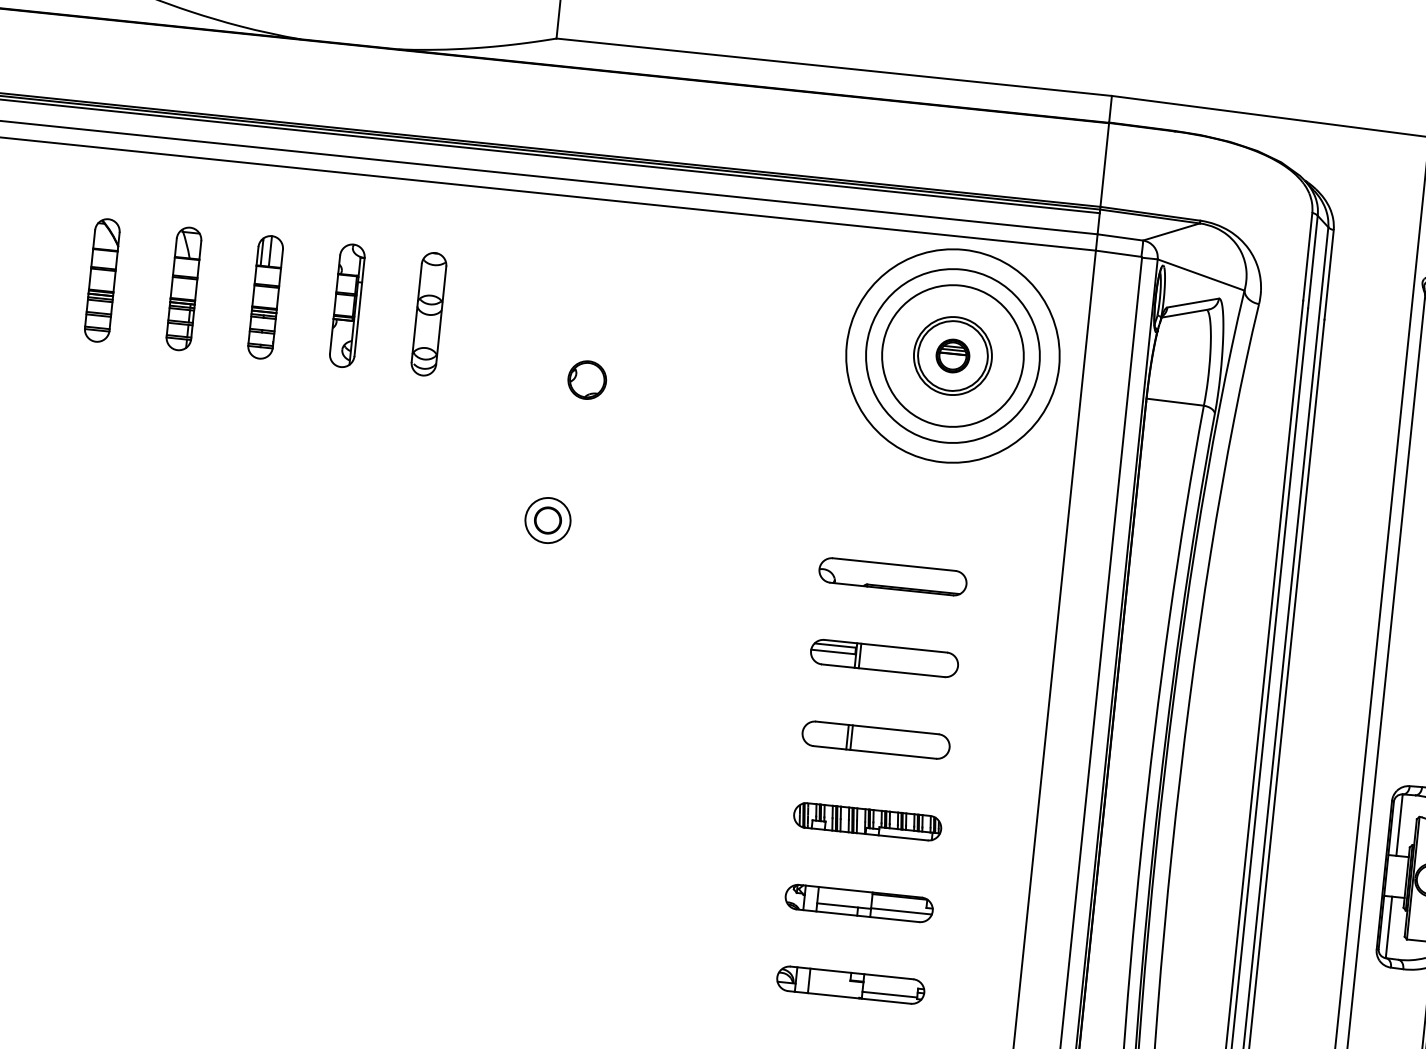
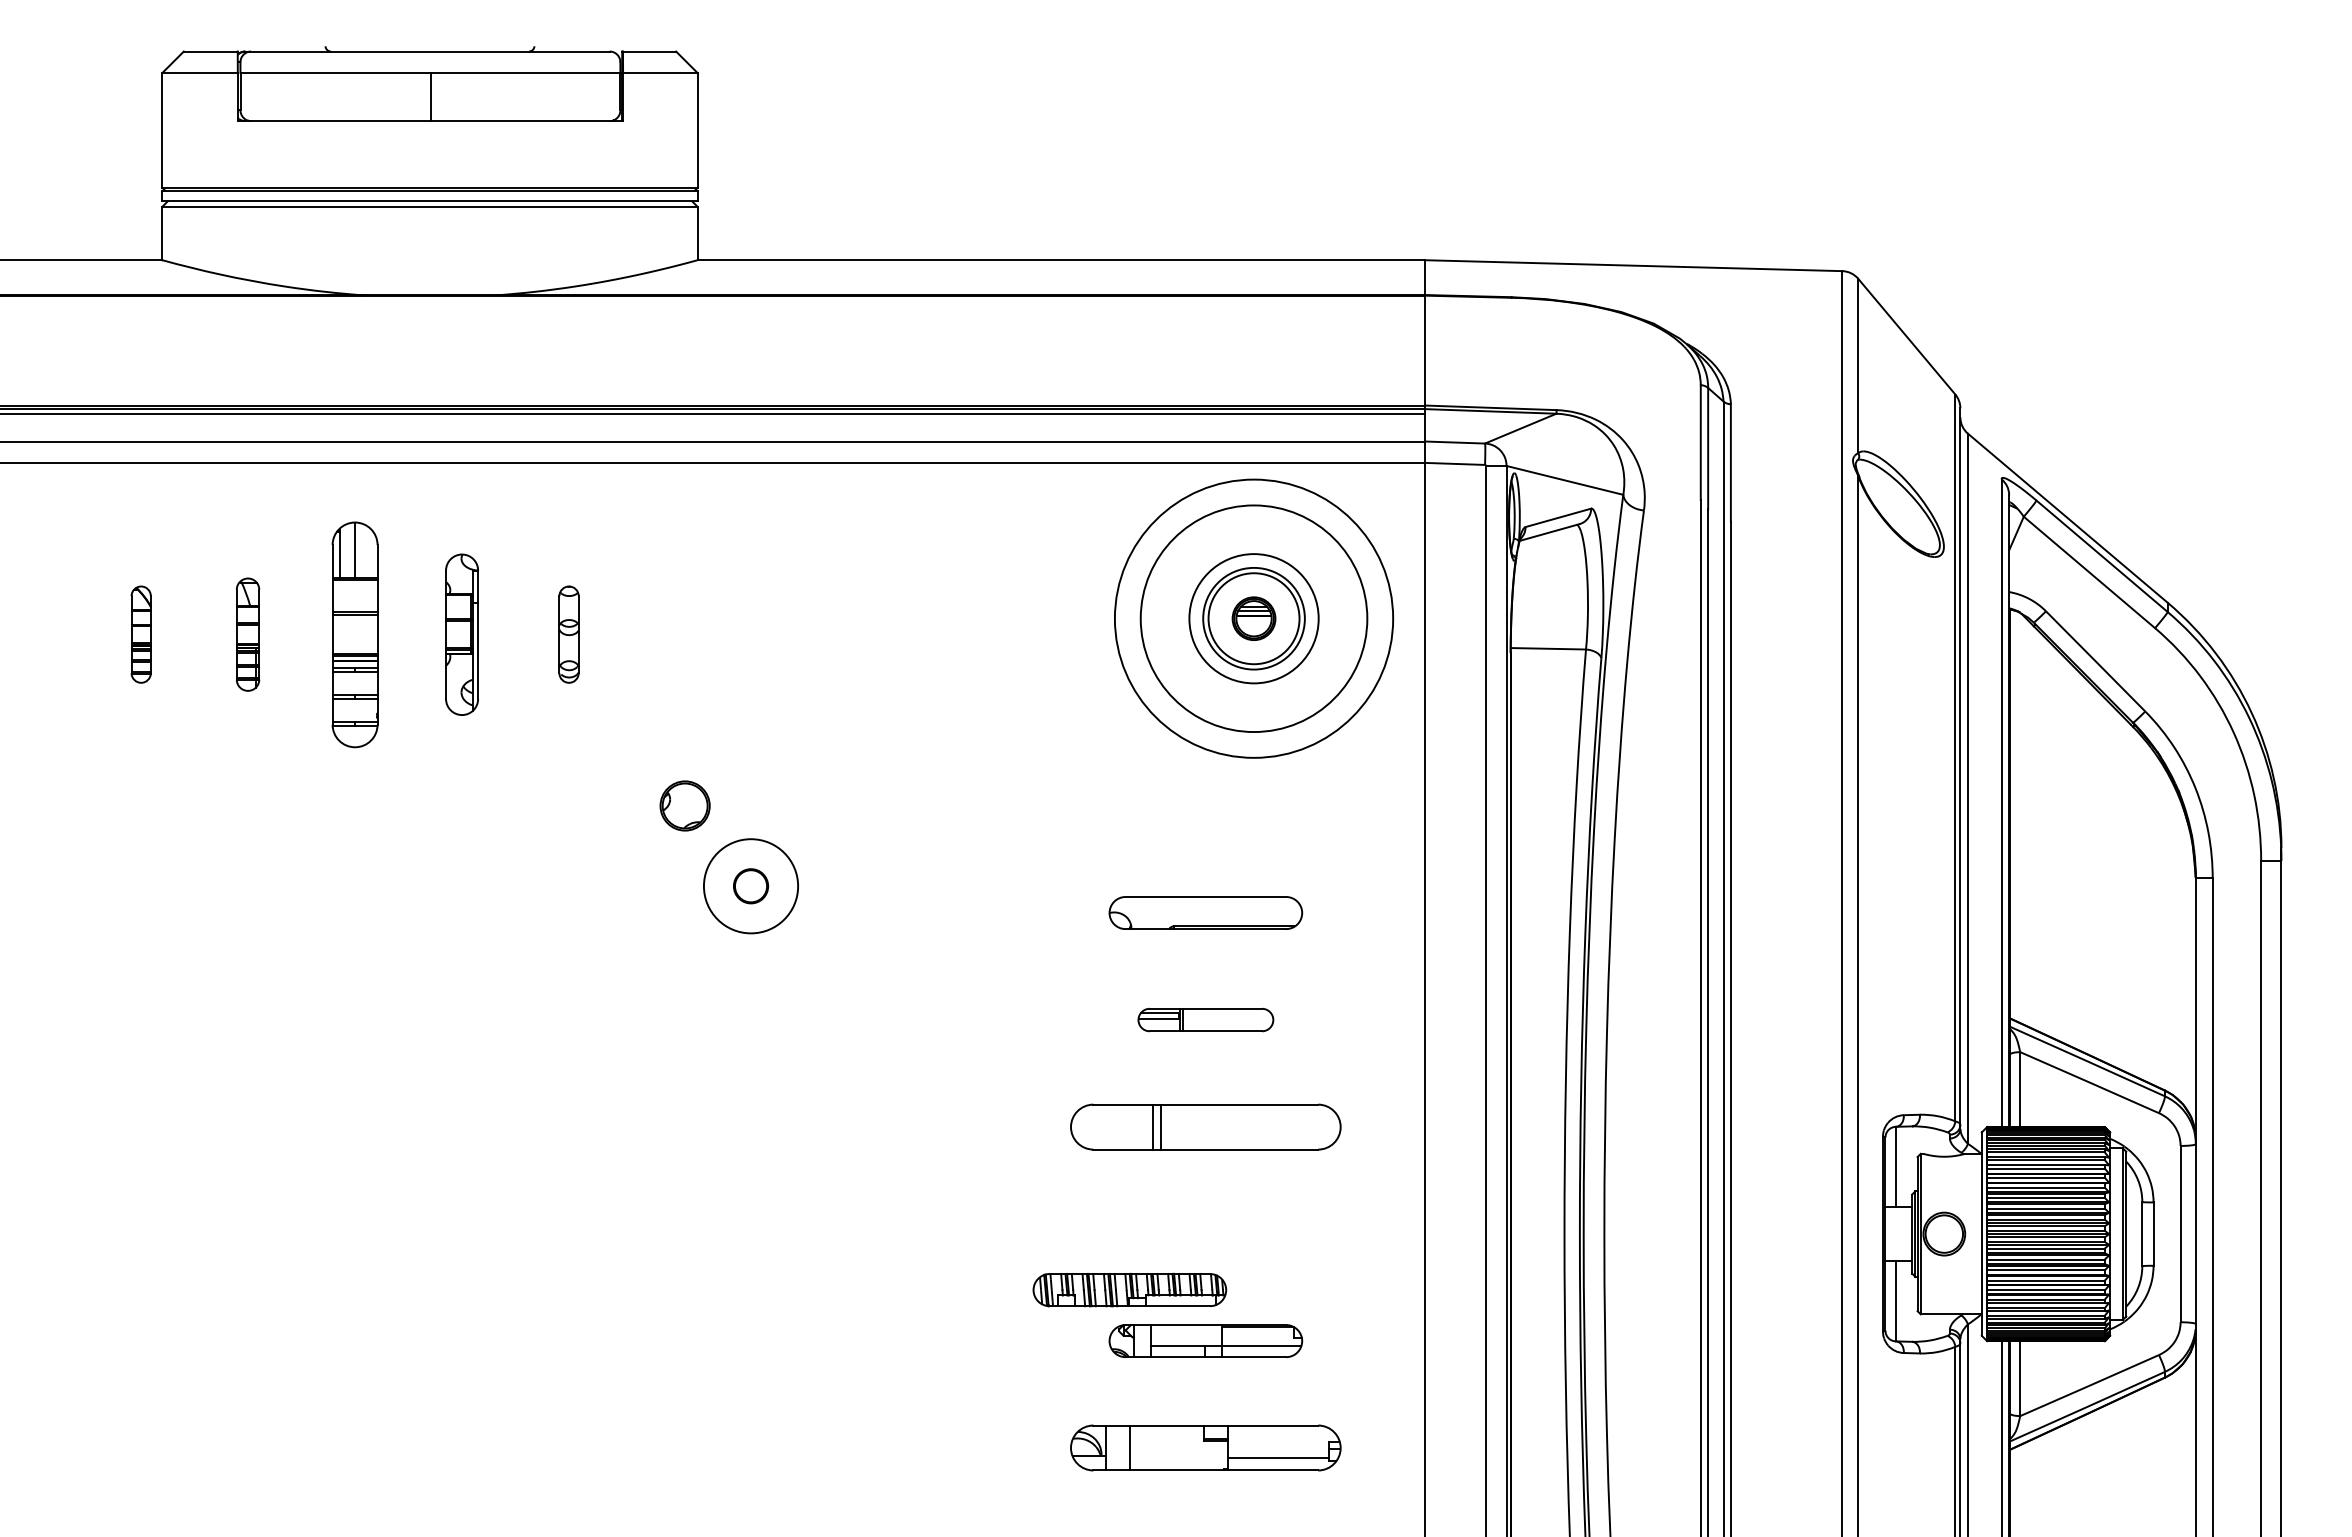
part: (102, 280) -> (141, 634), size x0.6
part: (183, 288) -> (247, 634), size x0.7
part: (265, 297) -> (354, 634), size x1.4
part: (428, 314) -> (568, 634), size x0.6
circle: (952, 355) -> (1253, 618), size x0.7
part: (586, 379) -> (684, 805), moved
circle: (547, 519) -> (750, 885), size x1.6
part: (884, 658) -> (1205, 1019), size x0.7
part: (875, 739) -> (1205, 1126), size x1.4
part: (867, 821) -> (1129, 1289), moved
part: (850, 985) -> (1205, 1448), size x1.4

